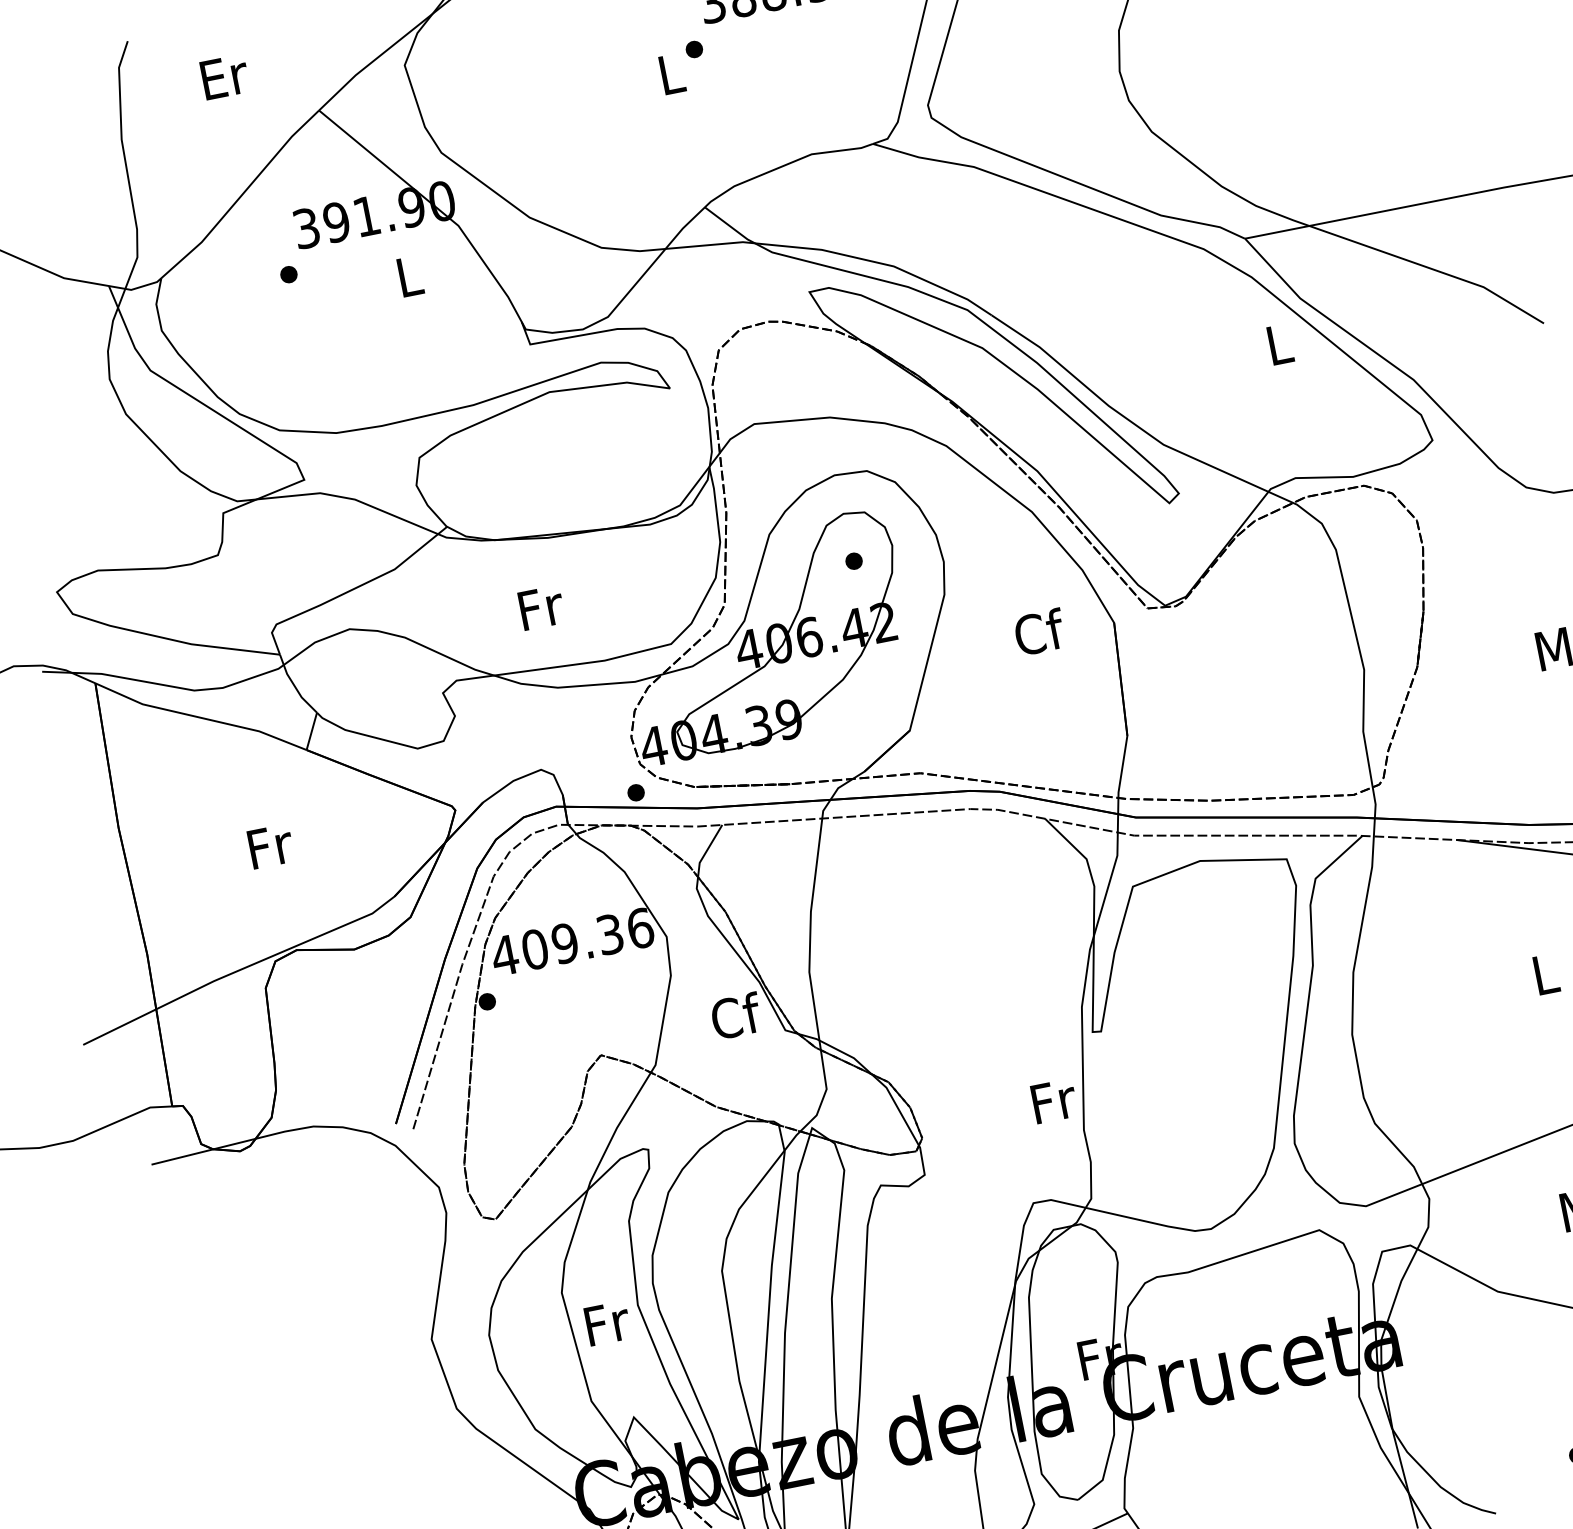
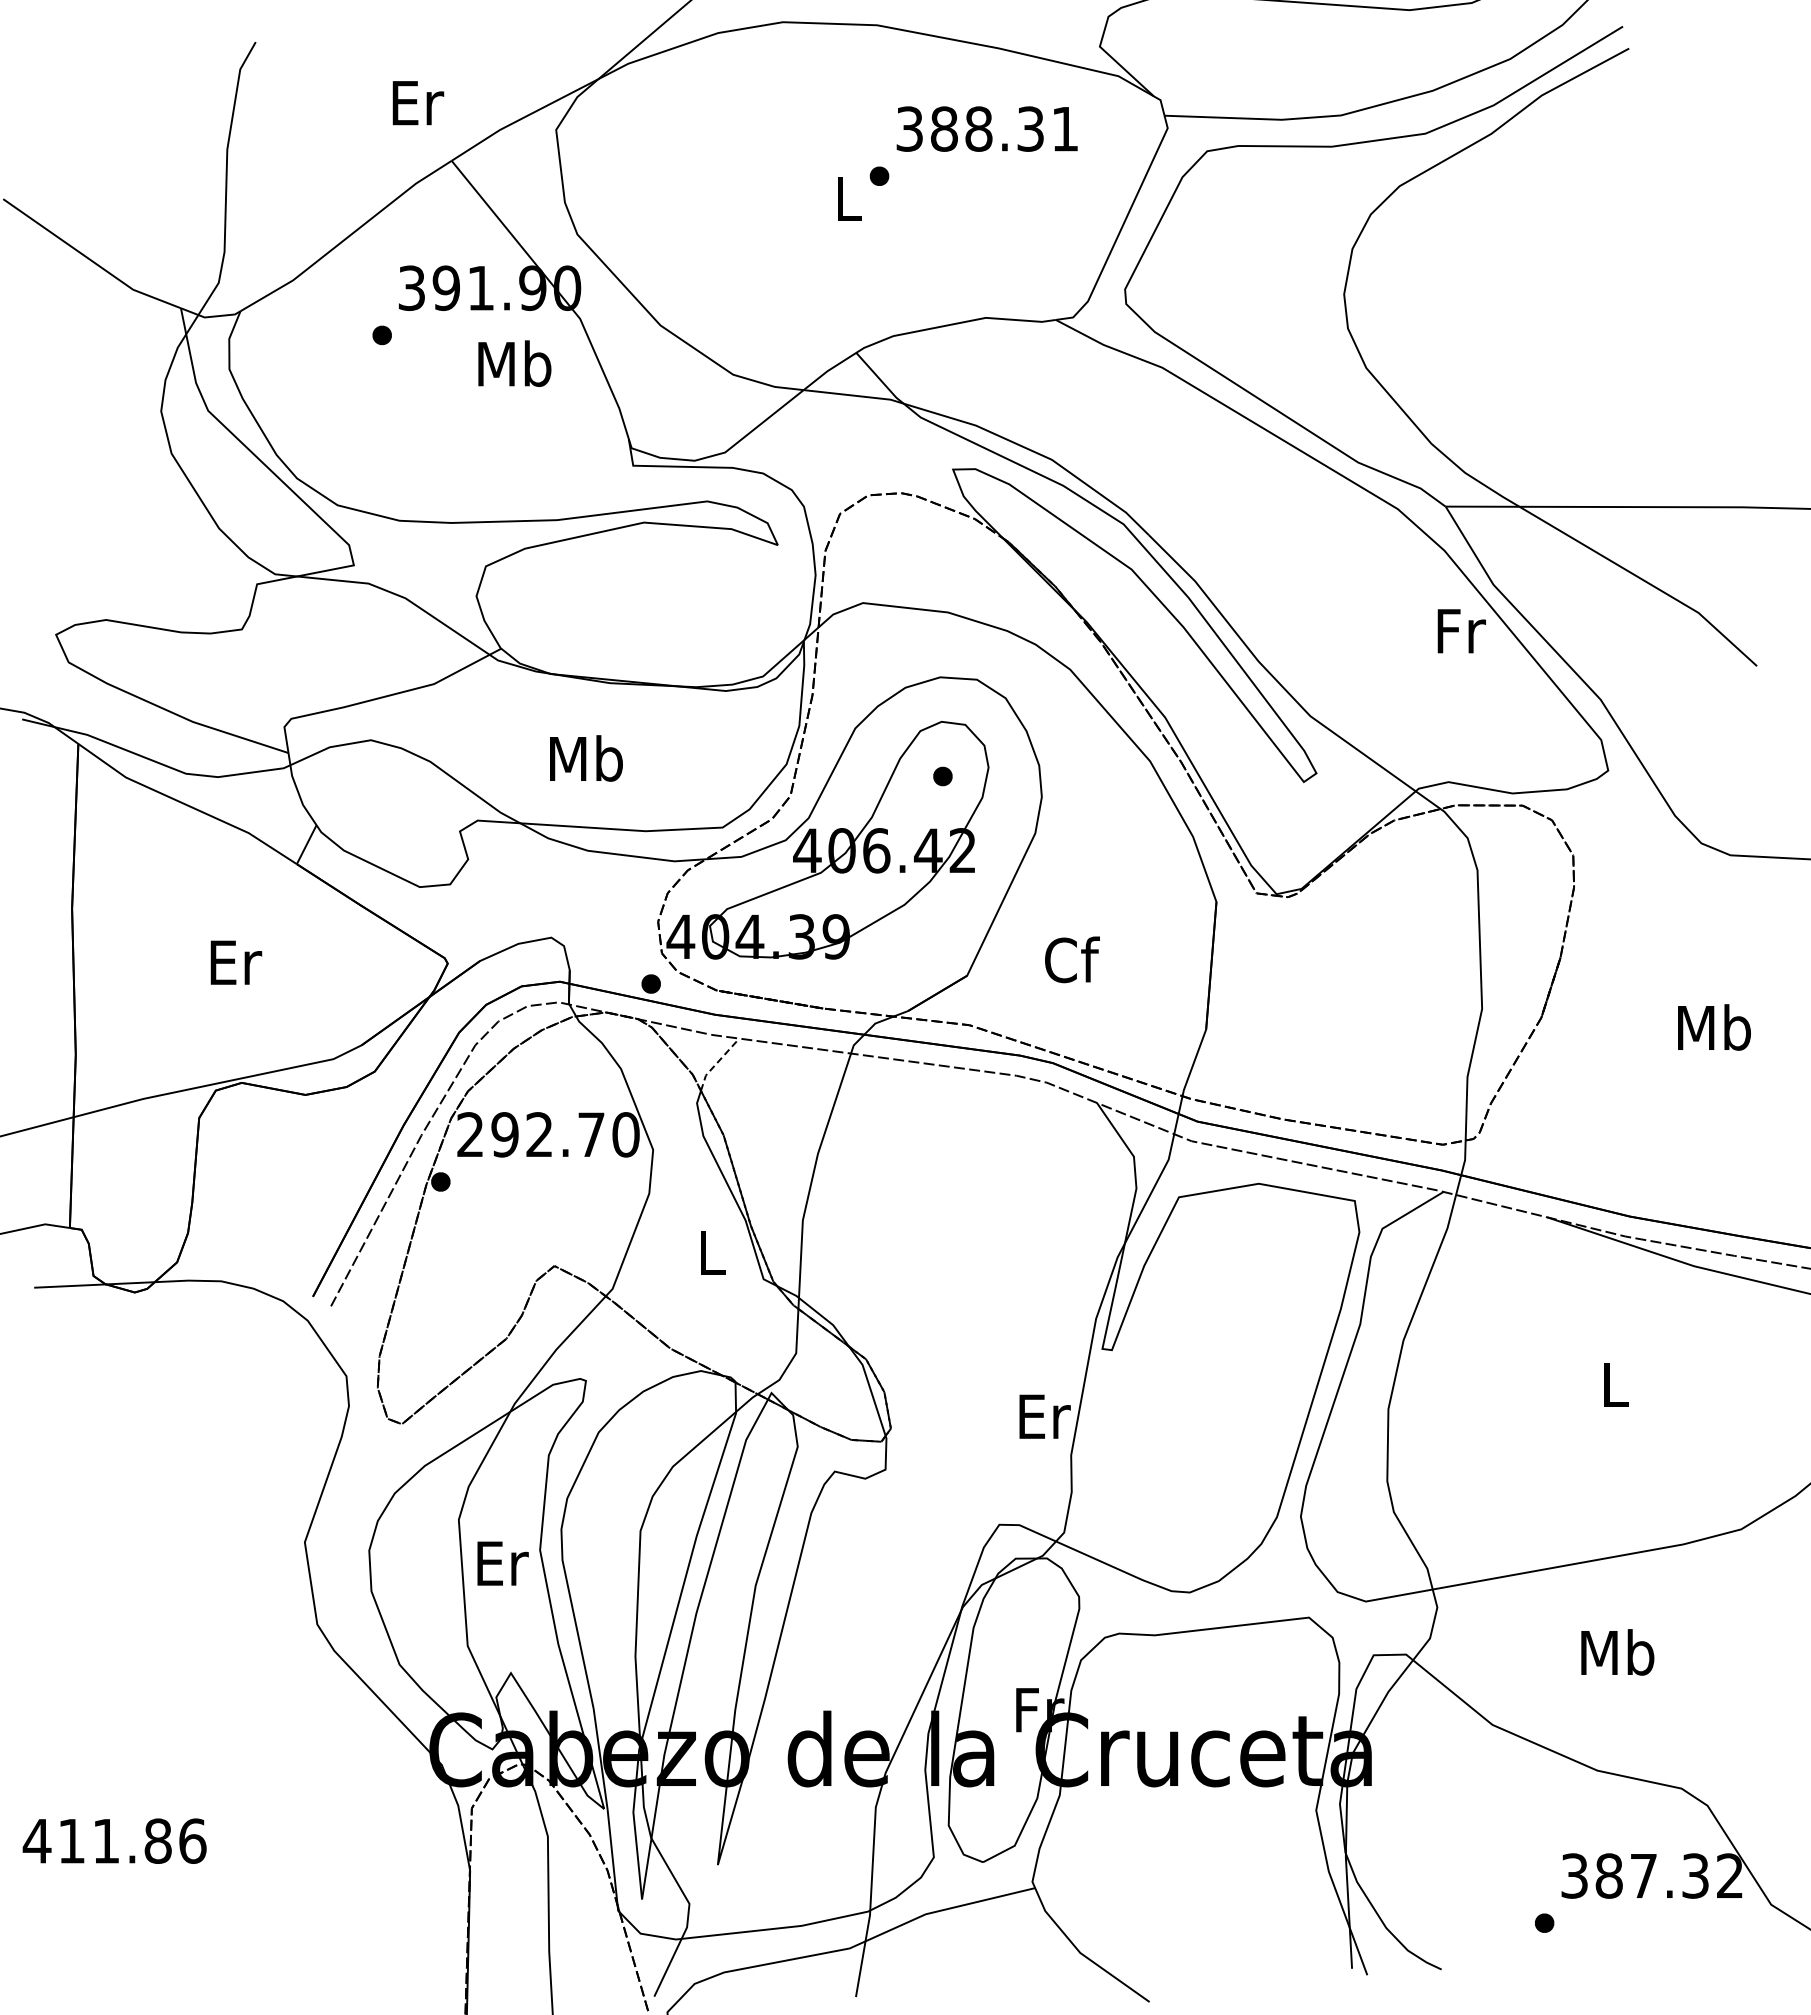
text: (225, 77) -> (418, 103), moved
text: (409, 276) -> (514, 363), L -> Mb
text: (1280, 344) -> (1461, 631), L -> Fr
text: (540, 607) -> (586, 758), Fr -> Mb
text: (1039, 631) -> (1072, 959), moved
text: (271, 846) -> (236, 962), Fr -> Er
line: (706, 850) -> (716, 1063), solid -> dashed
text: (571, 941) -> (547, 1134), 409.36 -> 292.70
text: (736, 1015) -> (712, 1252), Cf -> L
text: (1053, 1101) -> (1044, 1416), Fr -> Er
text: (607, 1323) -> (502, 1563), Fr -> Er

